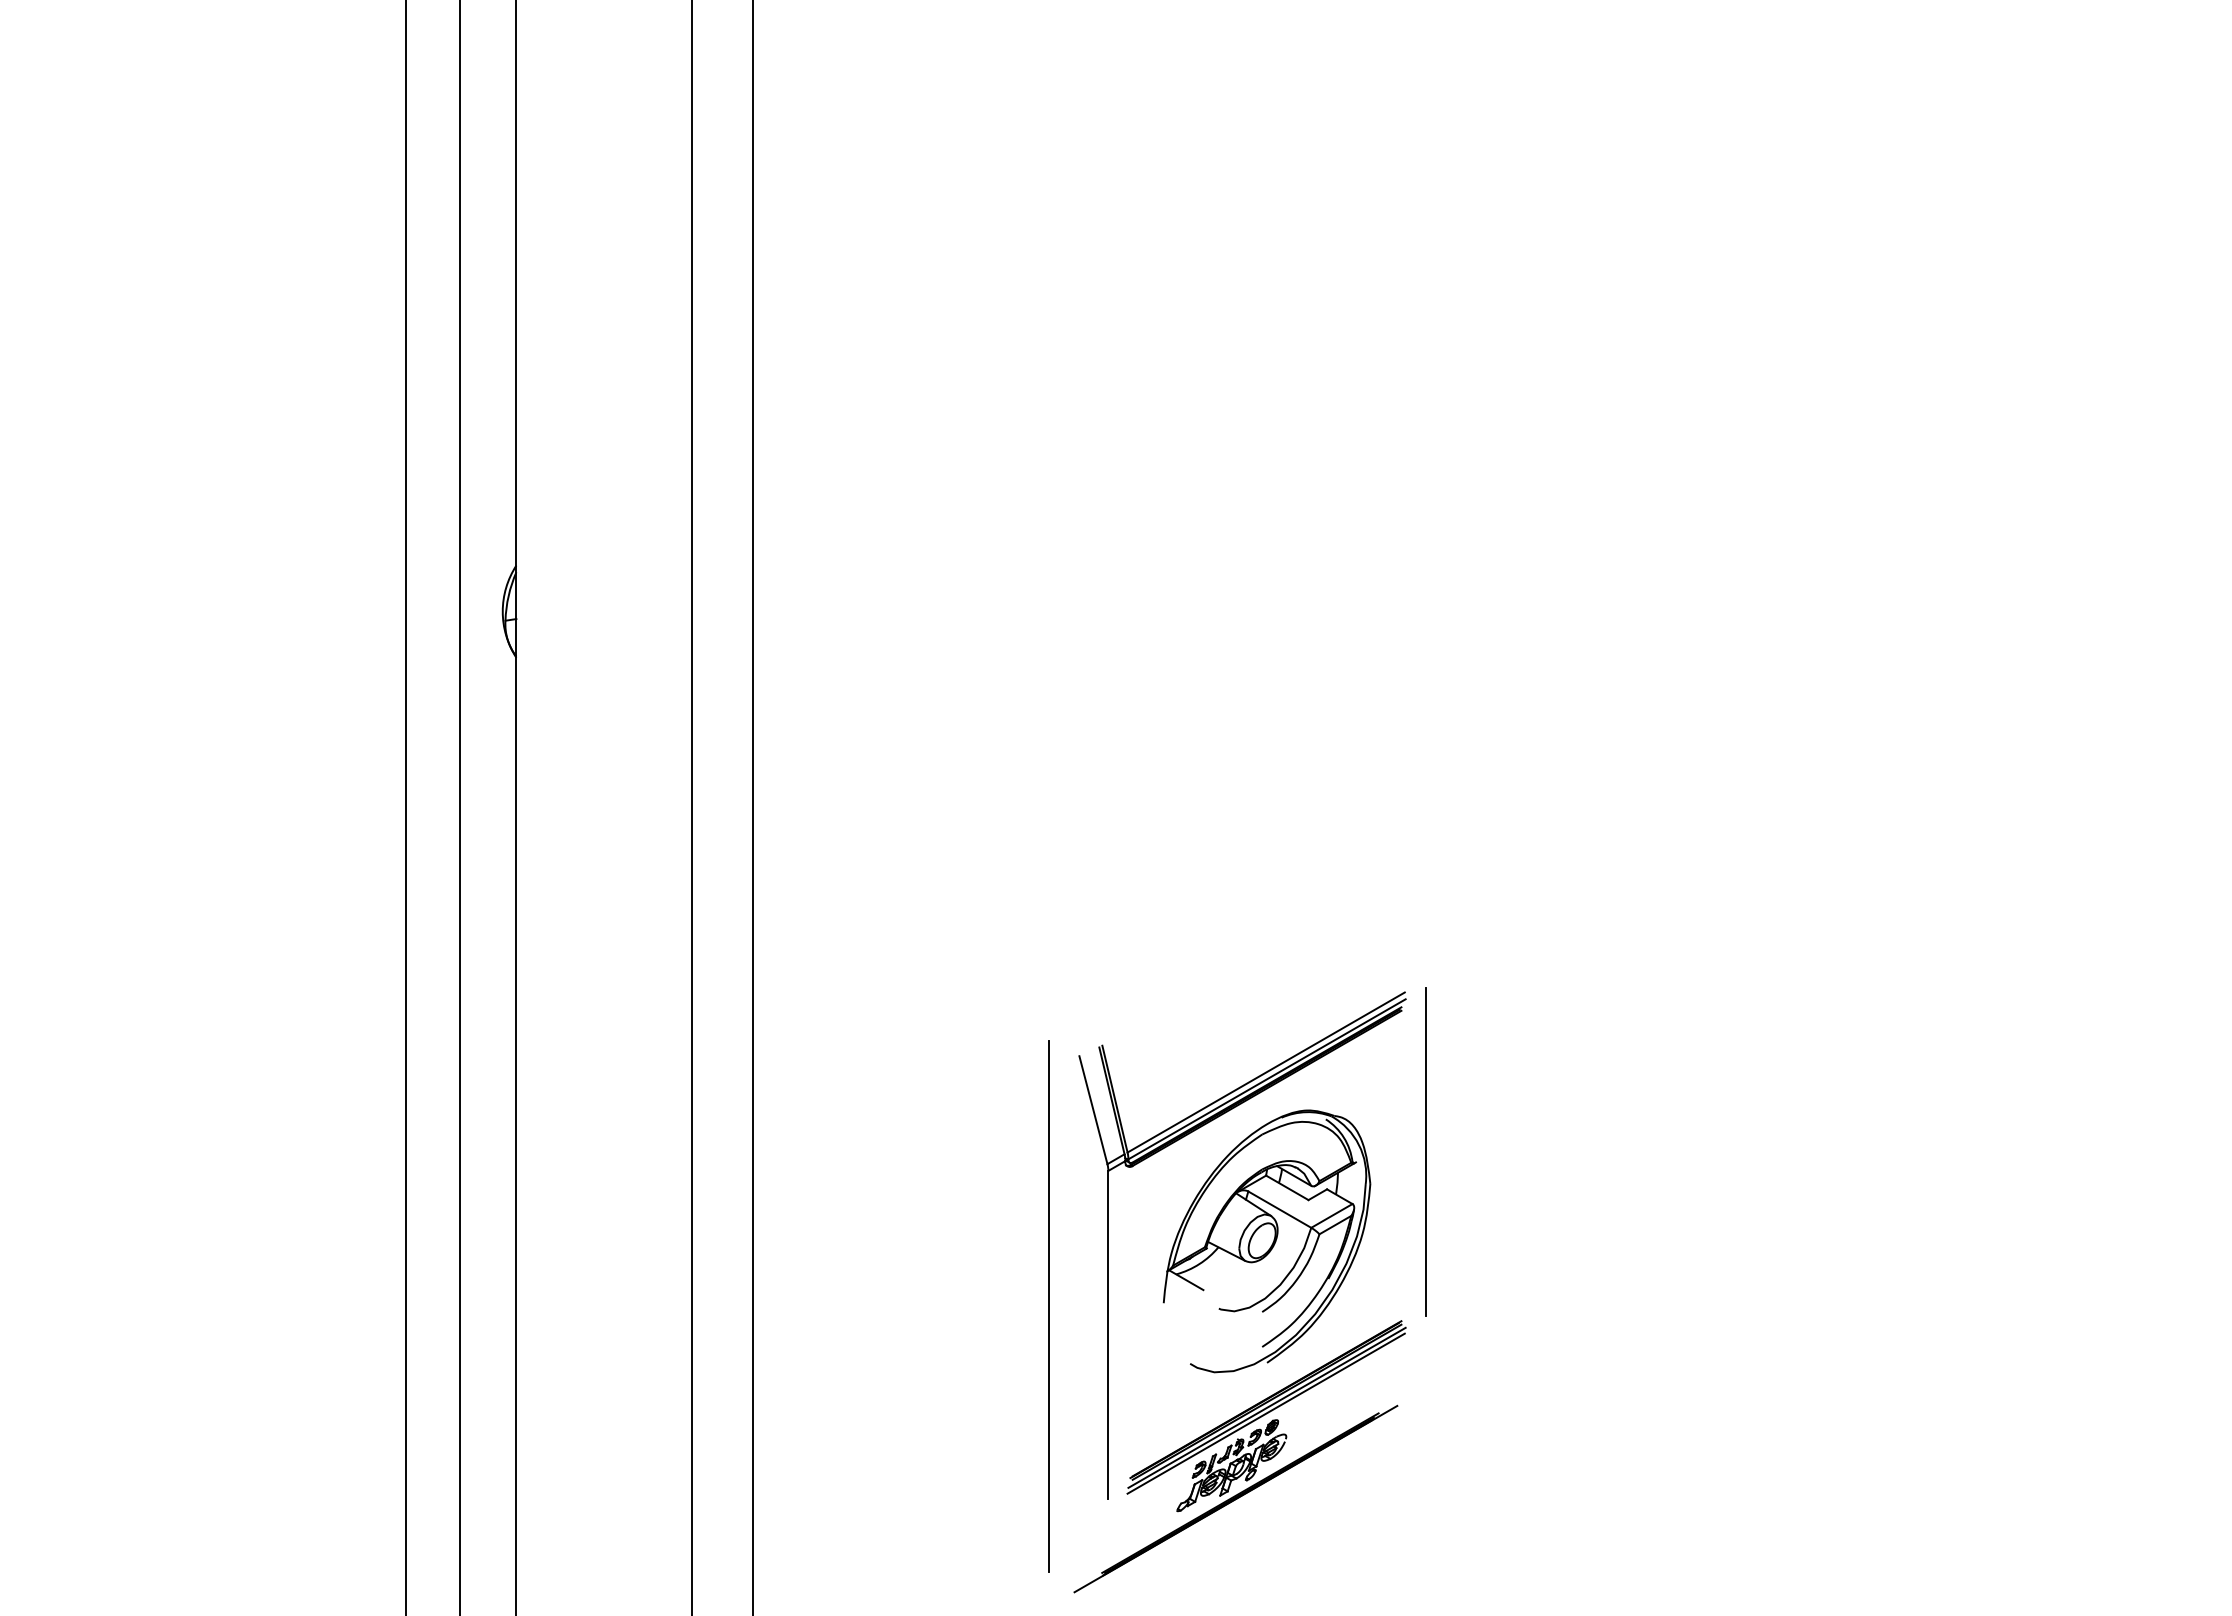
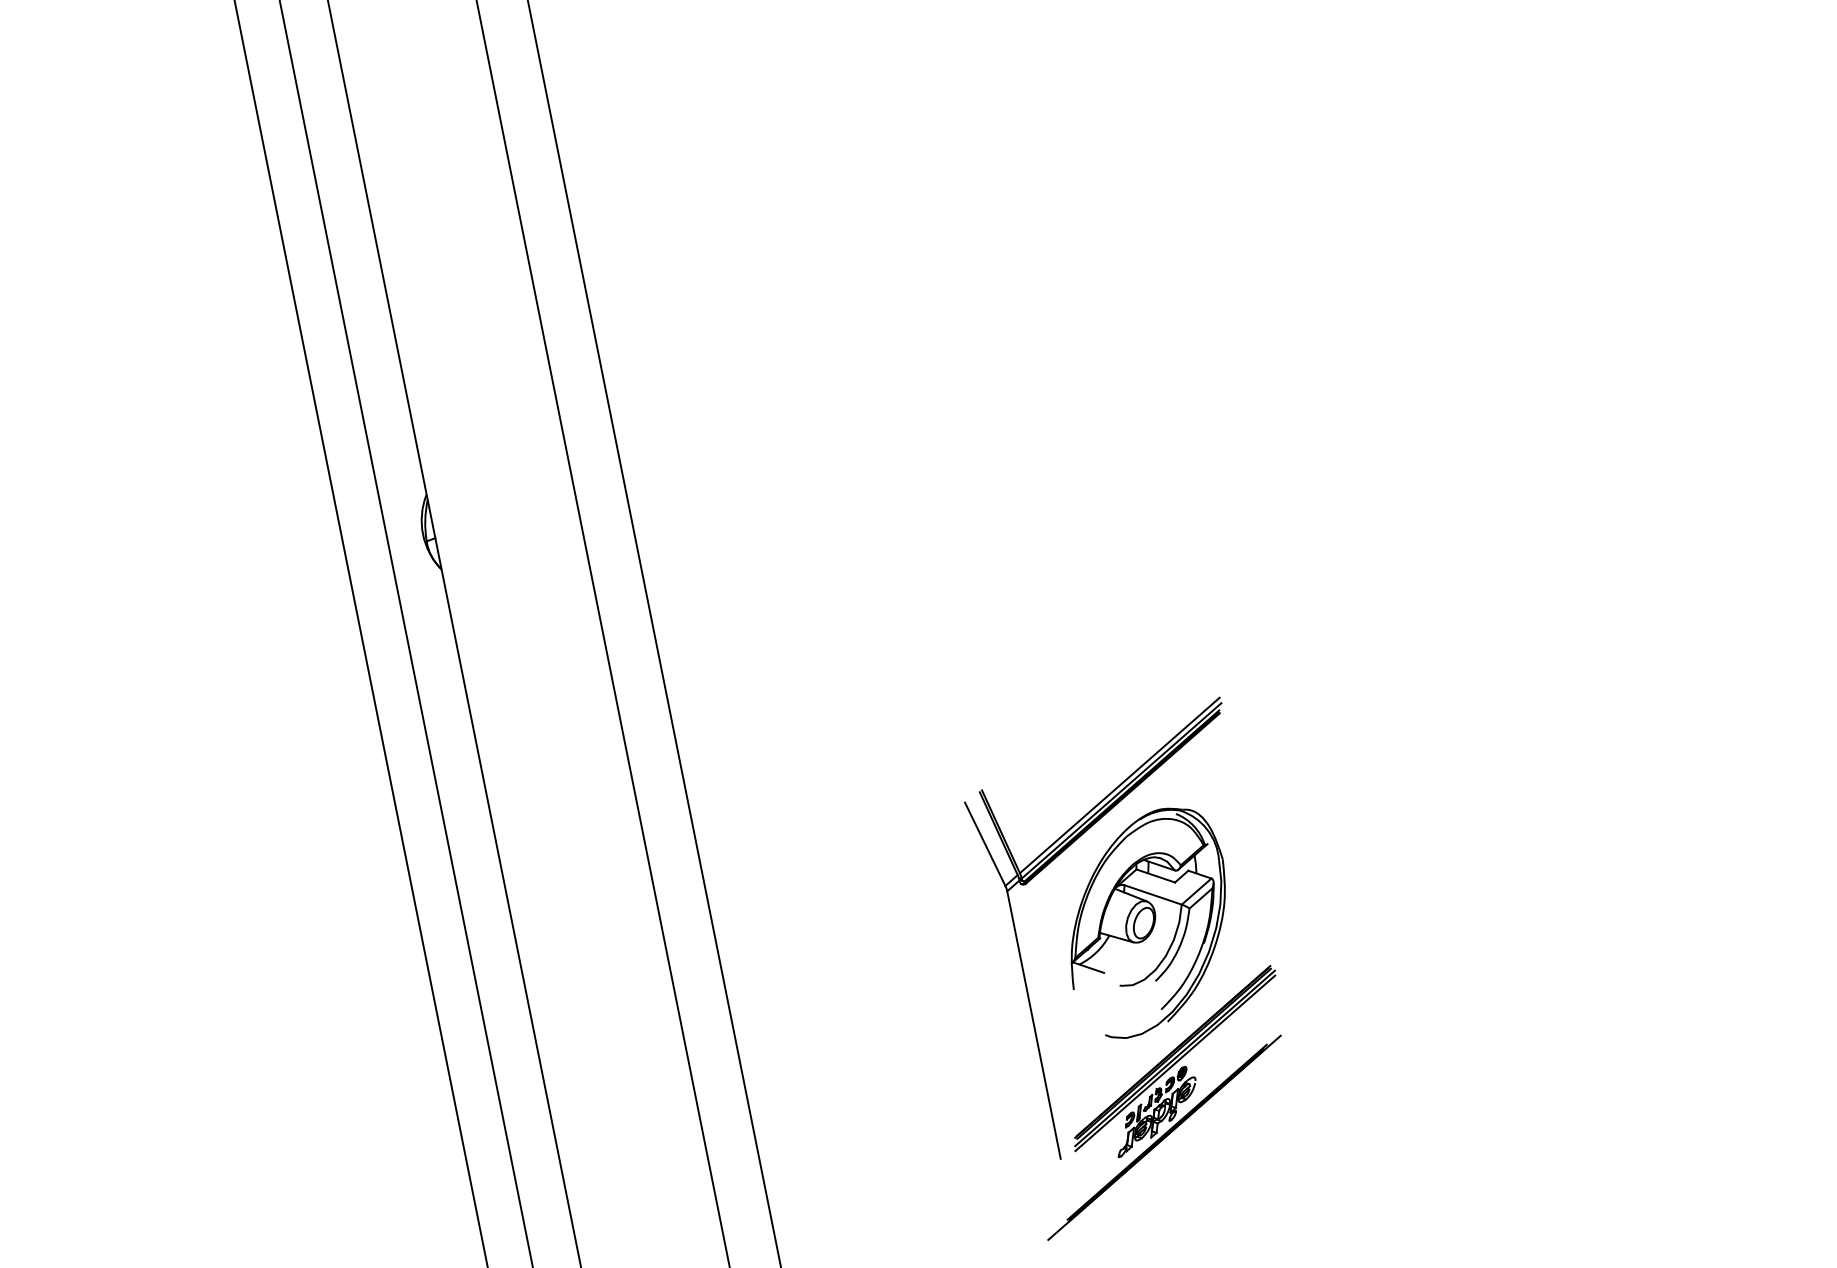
line: (1425, 1151) -> (1262, 823), removed
line: (1049, 1306) -> (981, 1011), removed

